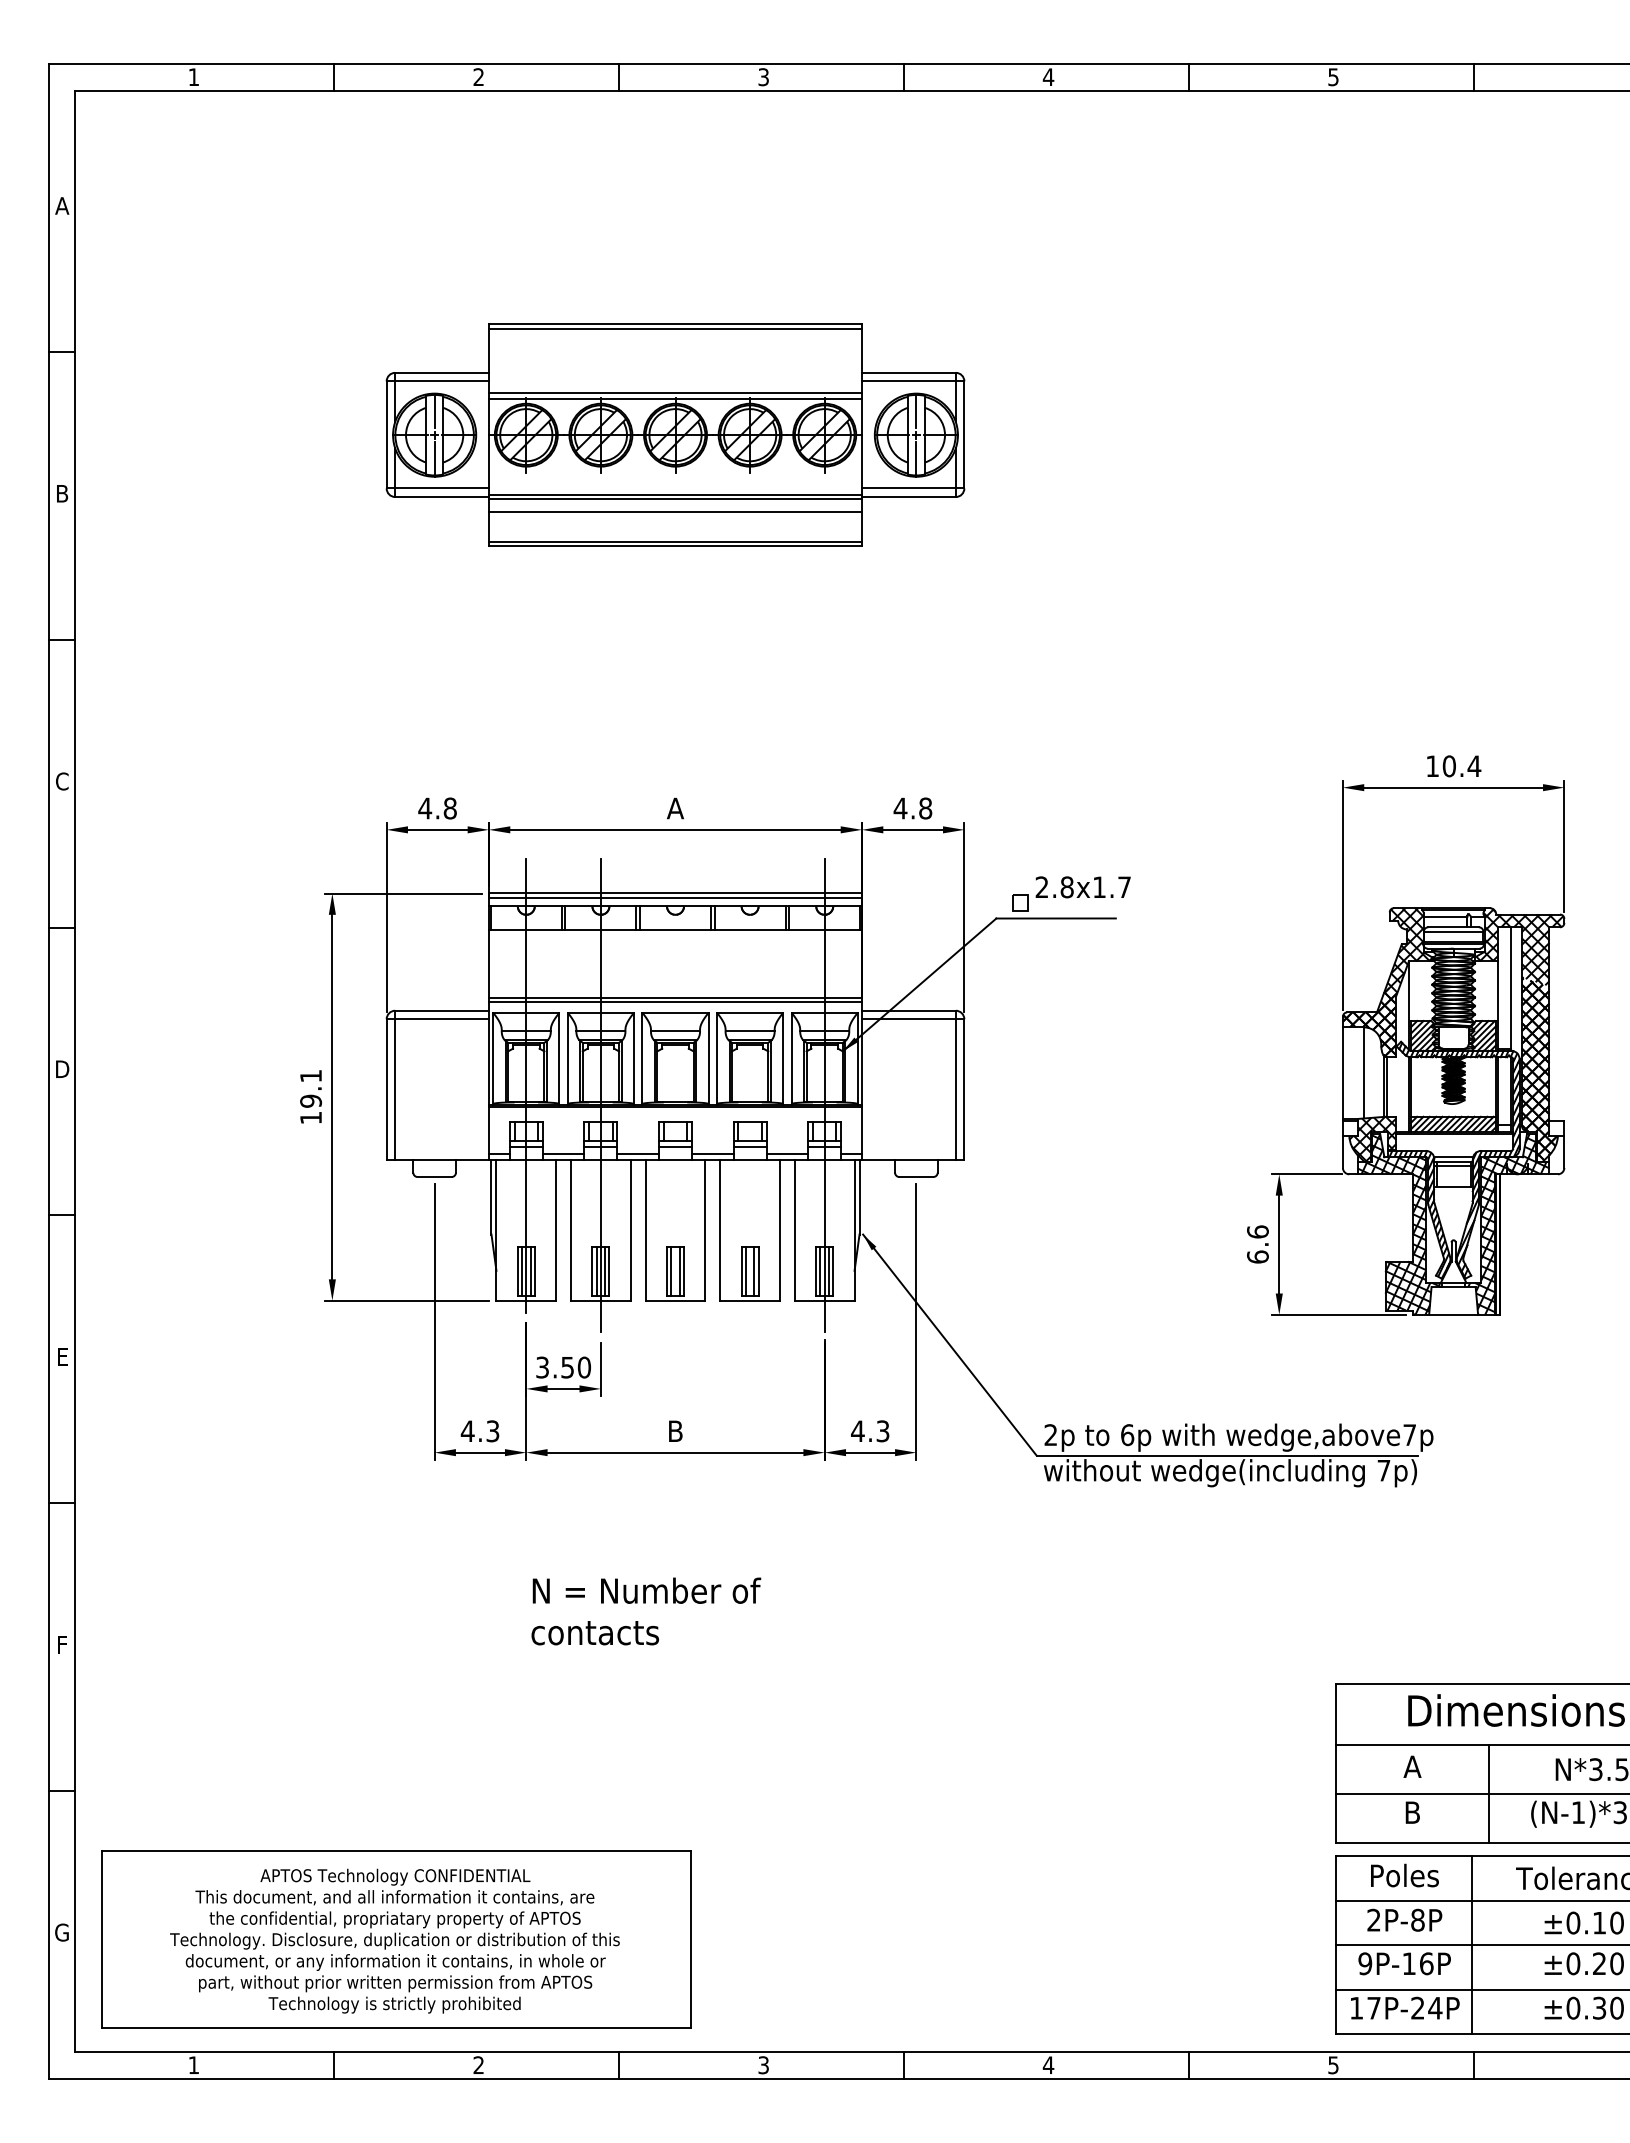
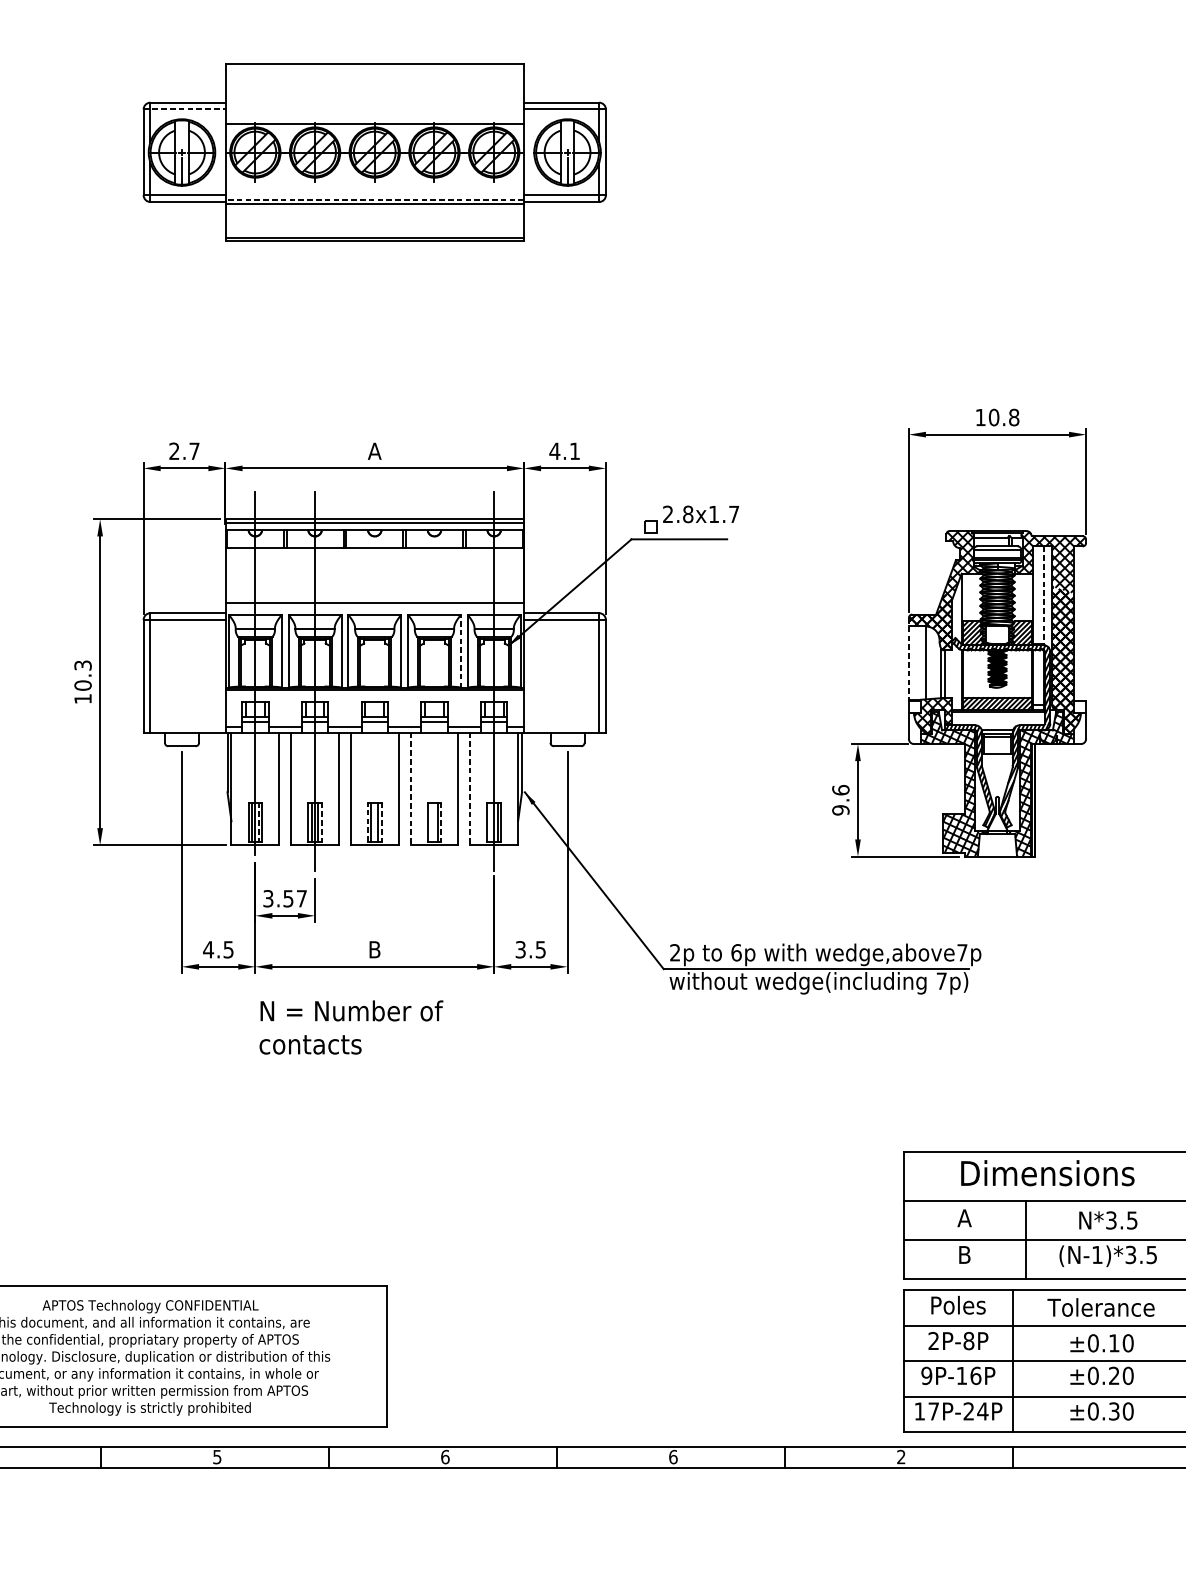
line: (675, 328) -> (374, 67), removed
line: (438, 381) -> (185, 109), solid -> dashed
line: (675, 392) -> (374, 118), removed
line: (434, 410) -> (181, 132), removed
line: (916, 410) -> (567, 132), removed
line: (675, 494) -> (374, 200), solid -> dashed
line: (675, 511) -> (374, 213), removed
text: (1474, 766) -> (1014, 417), 10.4 -> 10.8
text: (437, 808) -> (184, 451), 4.8 -> 2.7
text: (925, 808) -> (574, 451), 4.8 -> 4.1
line: (1511, 989) -> (1043, 596), solid -> dashed
line: (675, 1002) -> (374, 606), removed
line: (783, 1058) -> (461, 651), solid -> dashed
line: (1342, 1068) -> (908, 659), solid -> dashed
text: (311, 1088) -> (83, 675), 19.1 -> 10.3
line: (720, 1230) -> (410, 789), solid -> dashed
line: (794, 1230) -> (470, 789), solid -> dashed
text: (1257, 1256) -> (840, 809), 6.6 -> 9.6
line: (530, 1271) -> (258, 821), solid -> dashed
line: (609, 1271) -> (321, 821), solid -> dashed
line: (666, 1271) -> (367, 821), solid -> dashed
line: (684, 1271) -> (381, 821), solid -> dashed
line: (745, 1271) -> (430, 821), removed
line: (758, 1271) -> (441, 821), solid -> dashed
line: (820, 1271) -> (490, 821), removed
text: (584, 1367) -> (301, 898), 3.50 -> 3.57
text: (493, 1430) -> (229, 949), 4.3 -> 4.5
text: (870, 1431) -> (530, 949), 4.3 -> 3.5
text: (646, 1611) -> (351, 1027), moved
text: (478, 2065) -> (217, 1457), 2 -> 5
text: (763, 2065) -> (445, 1457), 3 -> 6
text: (1048, 2065) -> (673, 1457), 4 -> 6
text: (1333, 2065) -> (901, 1457), 5 -> 2

